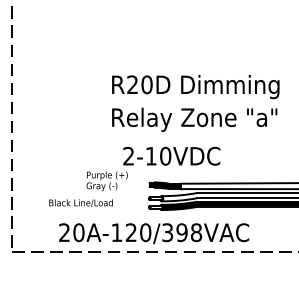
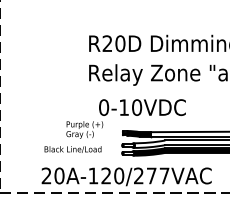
text: (128, 155) -> (103, 106), 2-10VDC -> 0-10VDC
text: (80, 202) -> (72, 148), moved
text: (182, 232) -> (152, 175), 20A-120/398VAC -> 20A-120/277VAC

